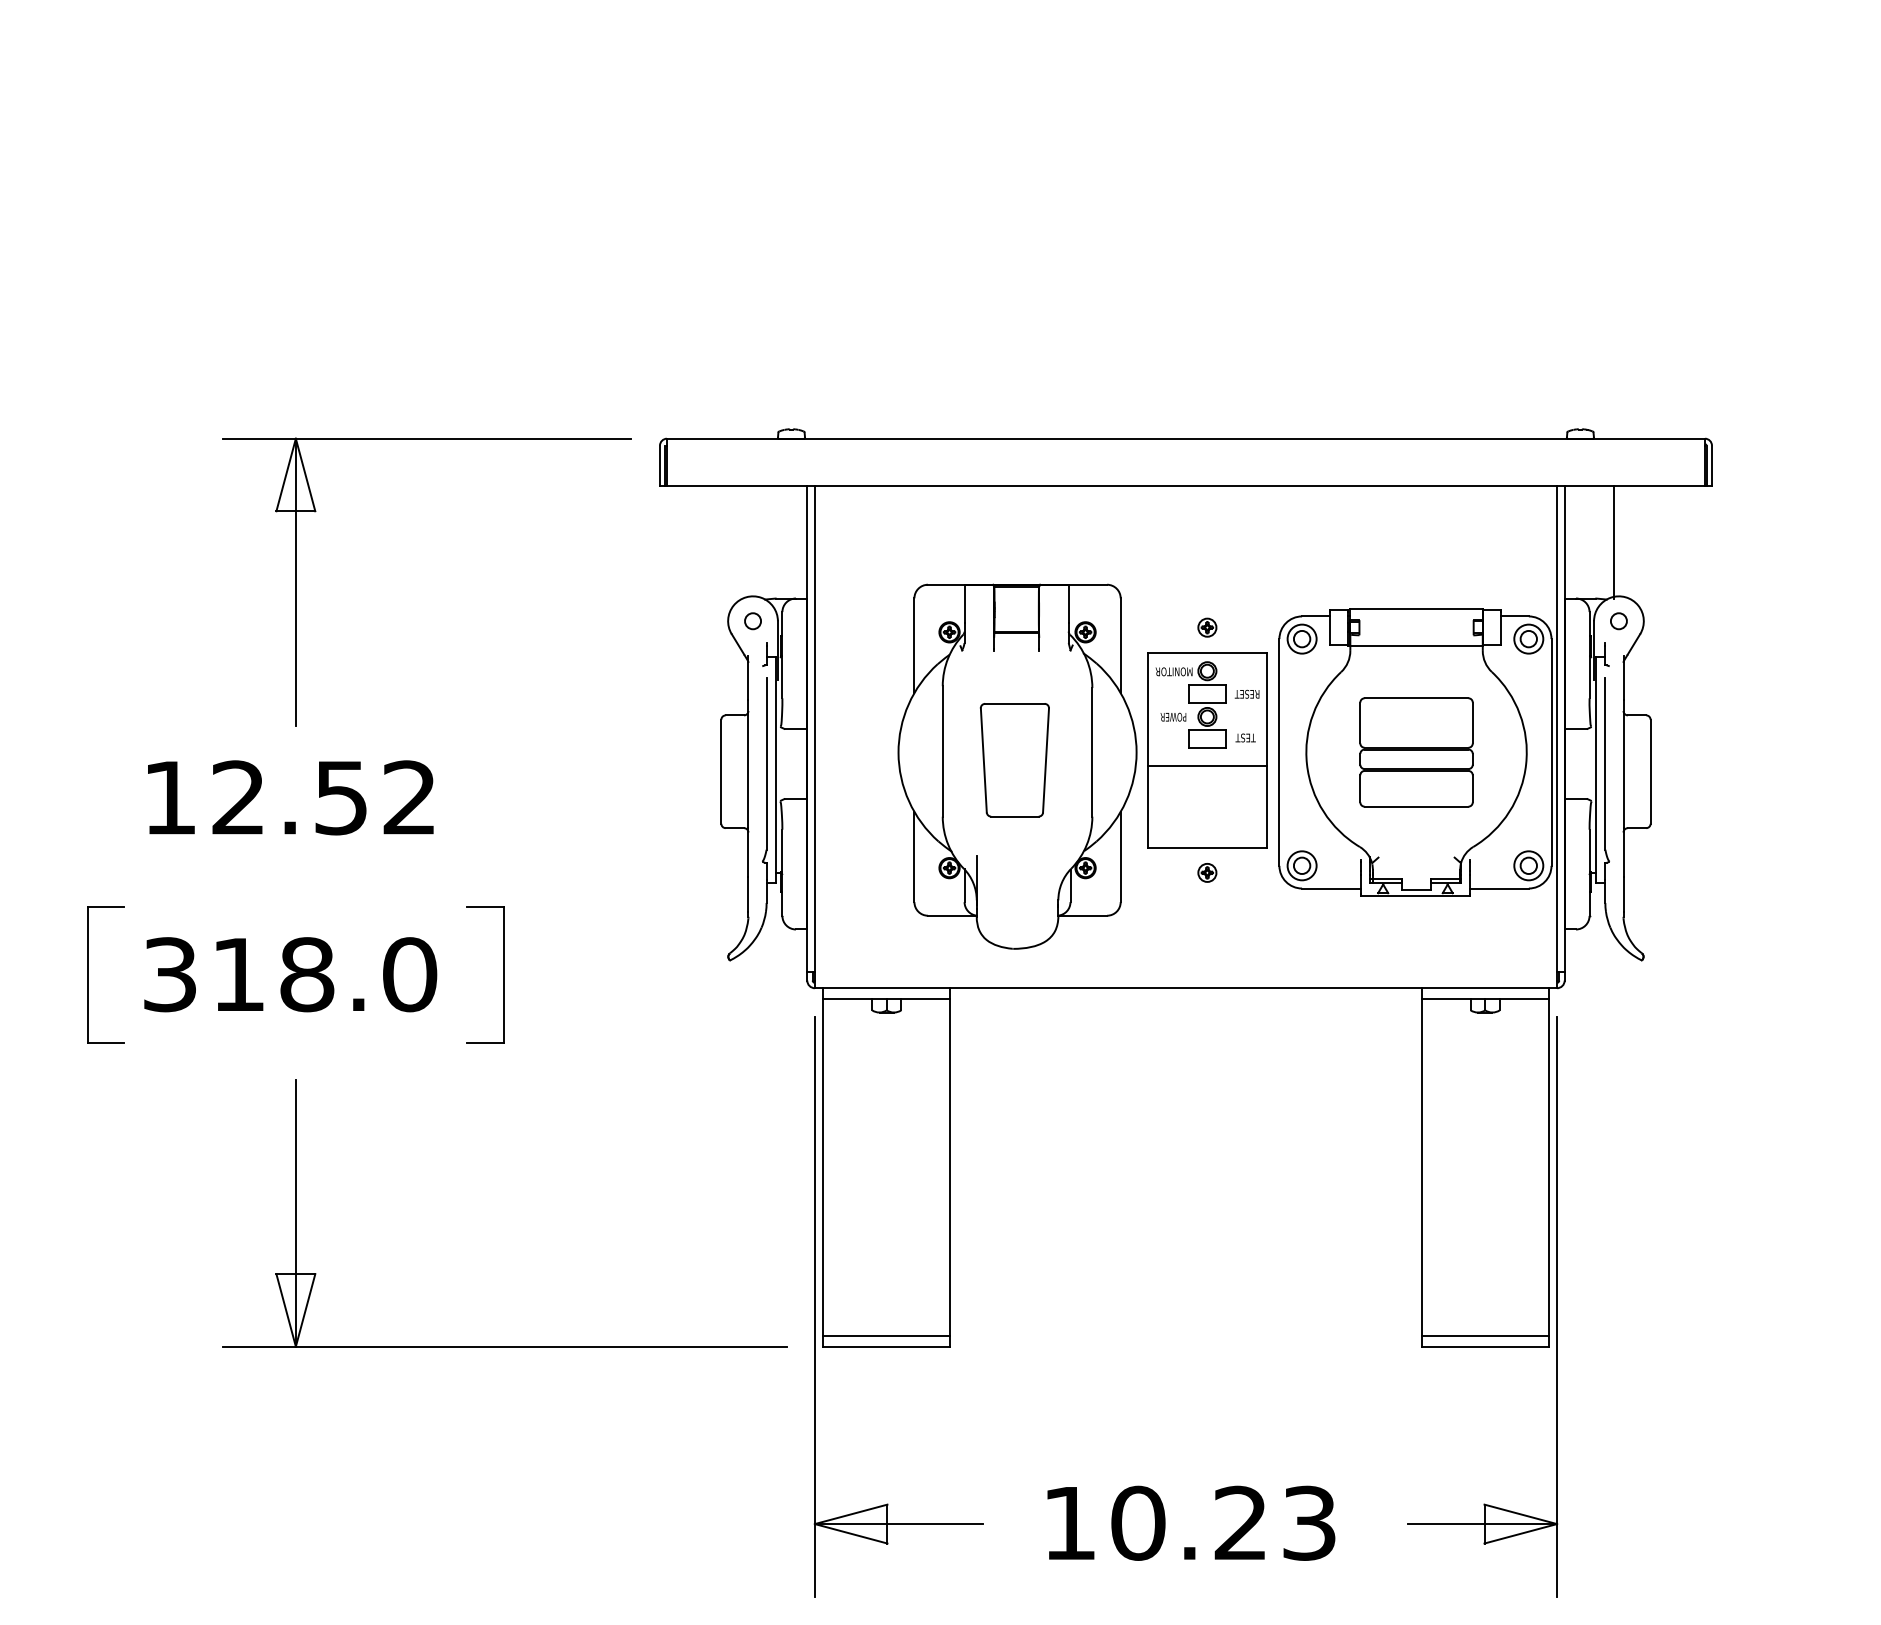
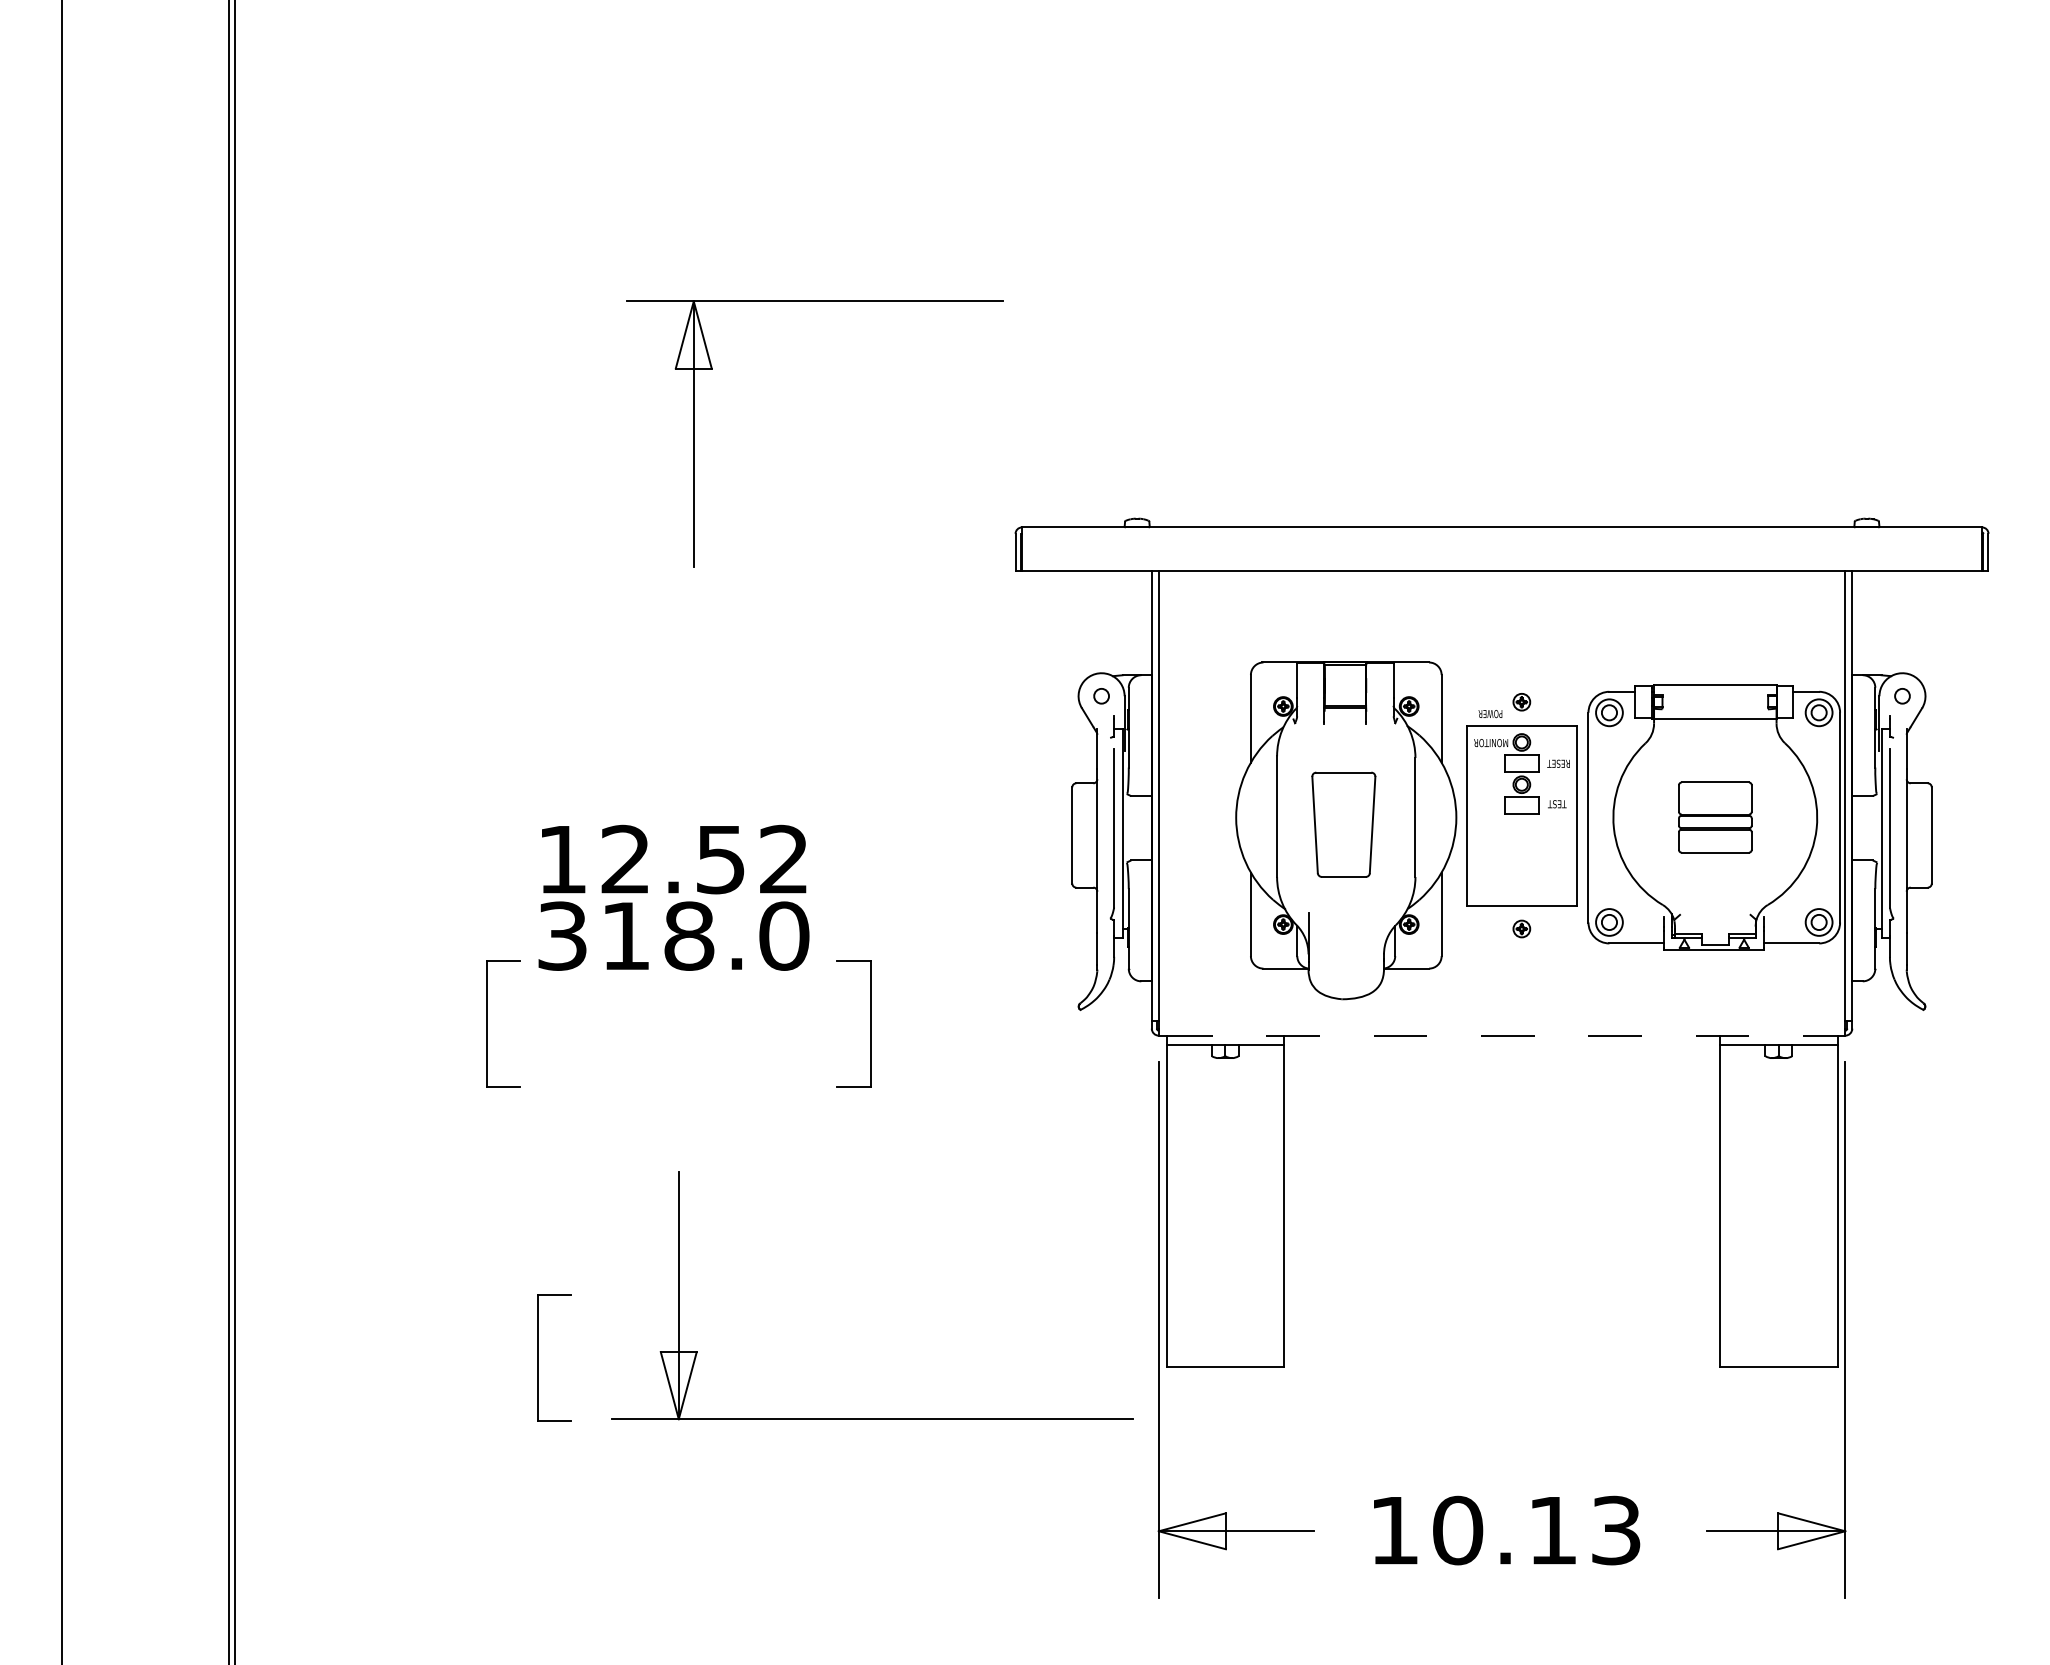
line: (1613, 541) -> (1897, 622), removed
part: (296, 581) -> (694, 433), moved
text: (1173, 717) -> (1490, 714), moved
part: (1416, 752) -> (1715, 817), size x0.7
line: (1207, 766) -> (1521, 830), removed
text: (290, 973) -> (673, 935), moved
line: (1186, 988) -> (1502, 1035), solid -> dashed
part: (144, 1336) -> (538, 1357), added
line: (885, 1336) -> (1224, 1357), removed
line: (1484, 1336) -> (1778, 1357), removed
part: (505, 1345) -> (872, 1418), moved
text: (1239, 1522) -> (1551, 1529), 10.23 -> 10.13

